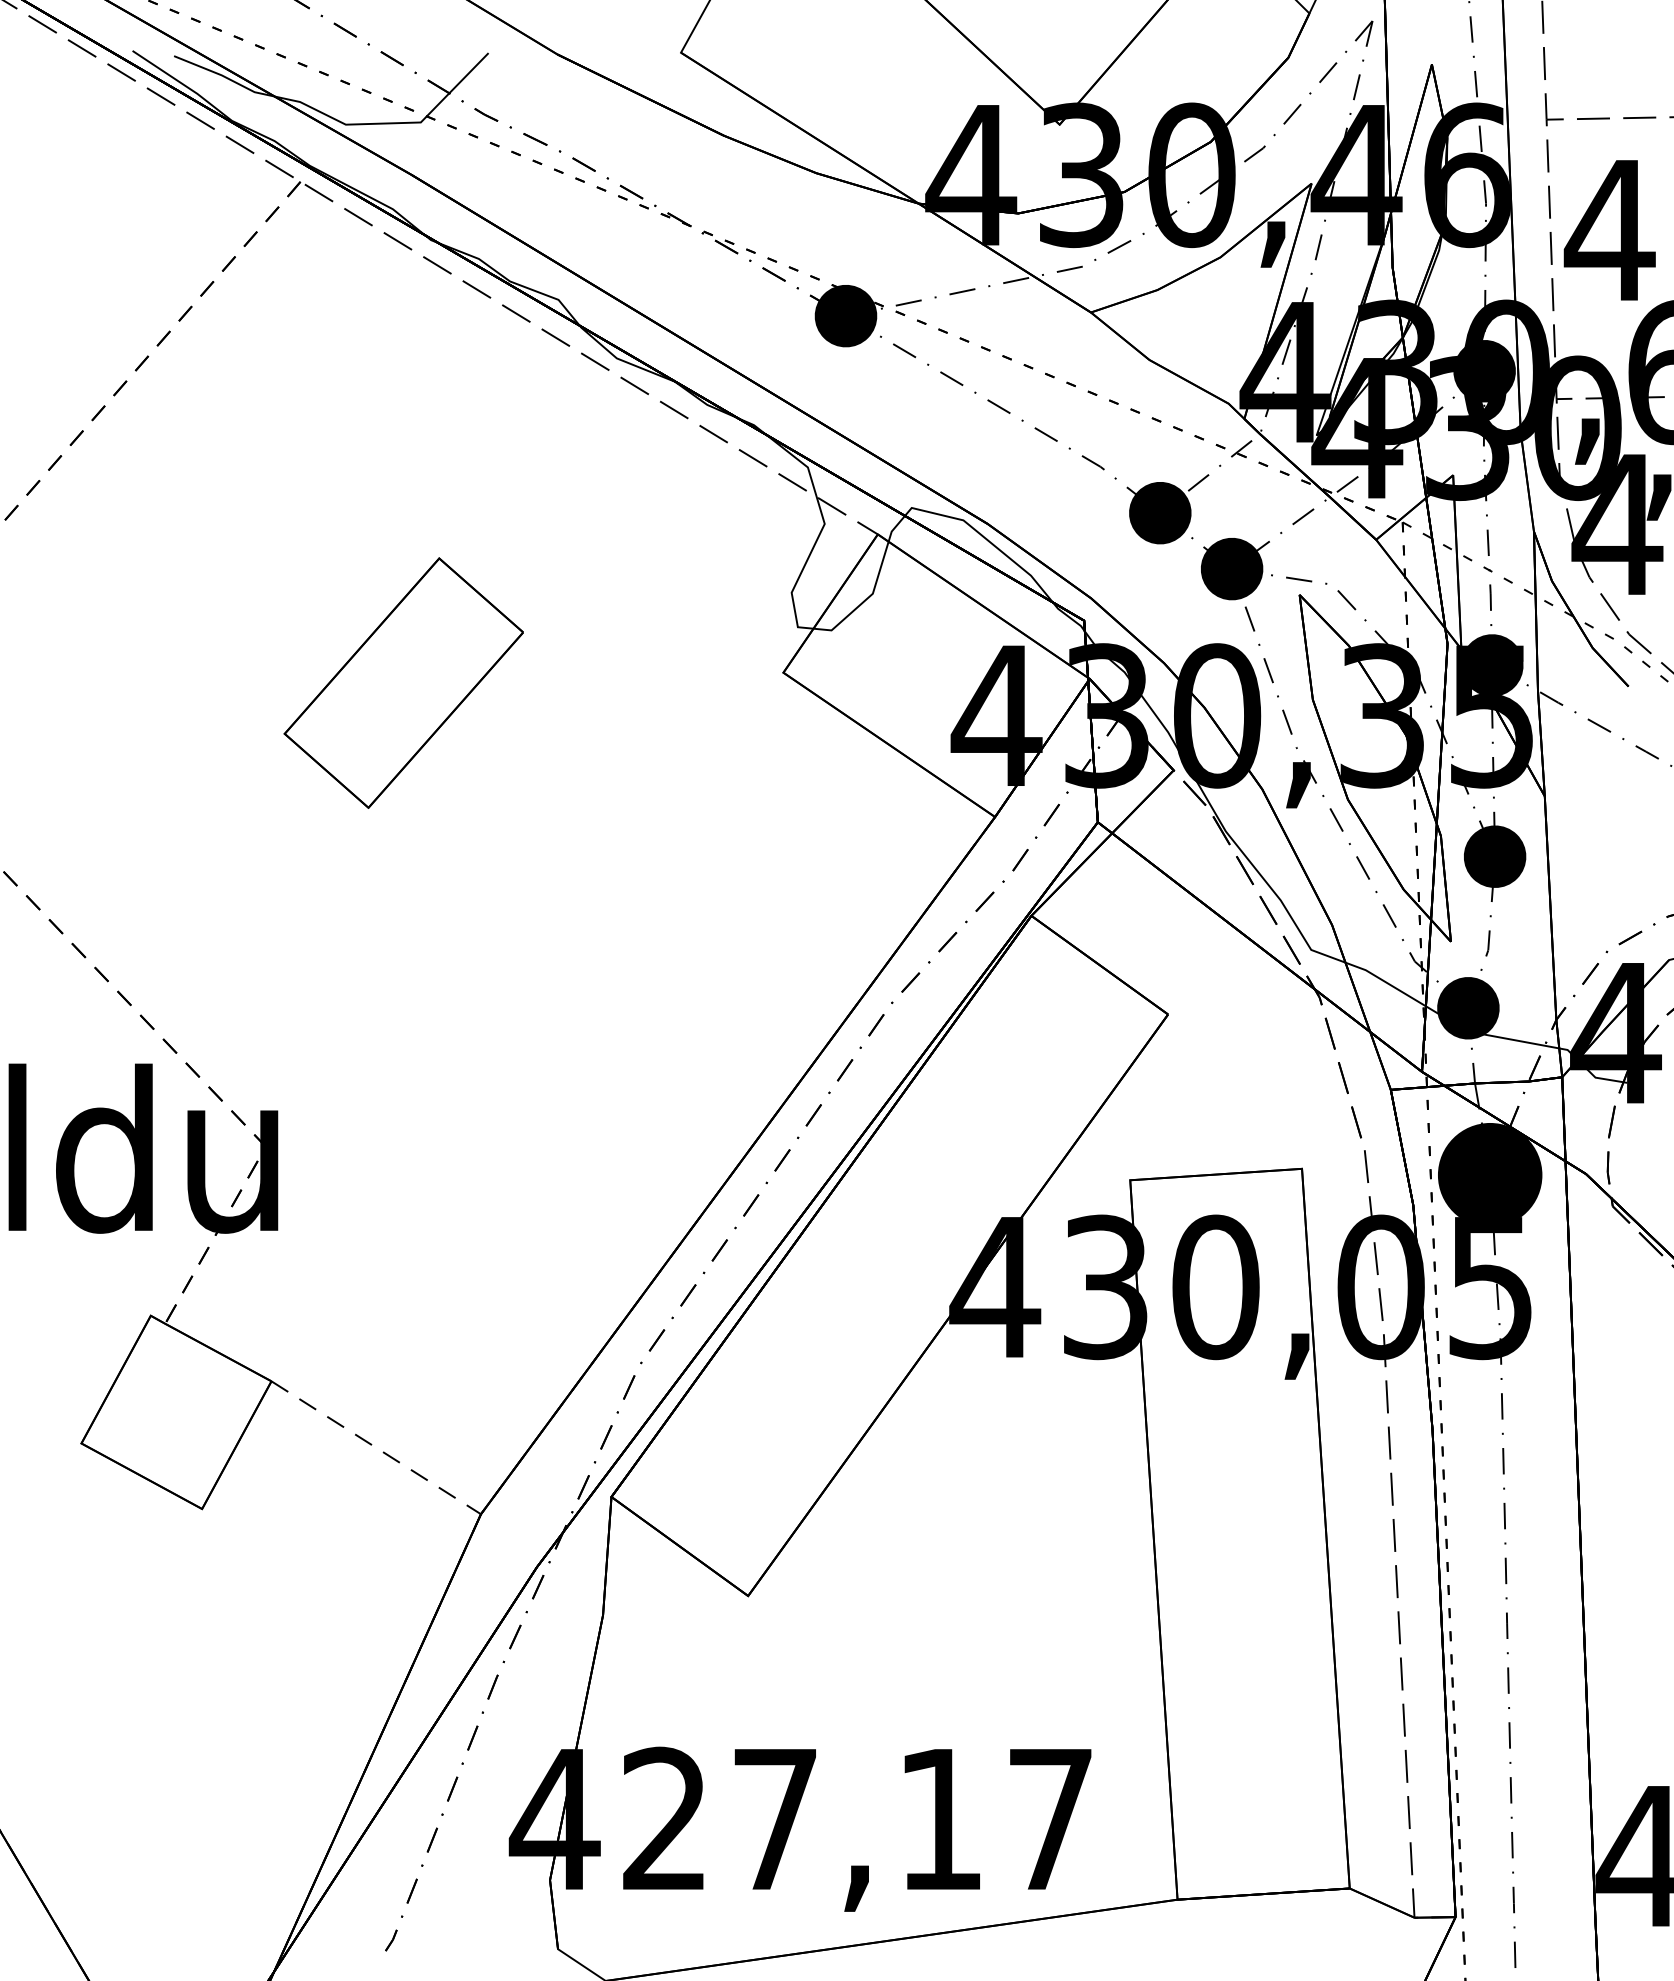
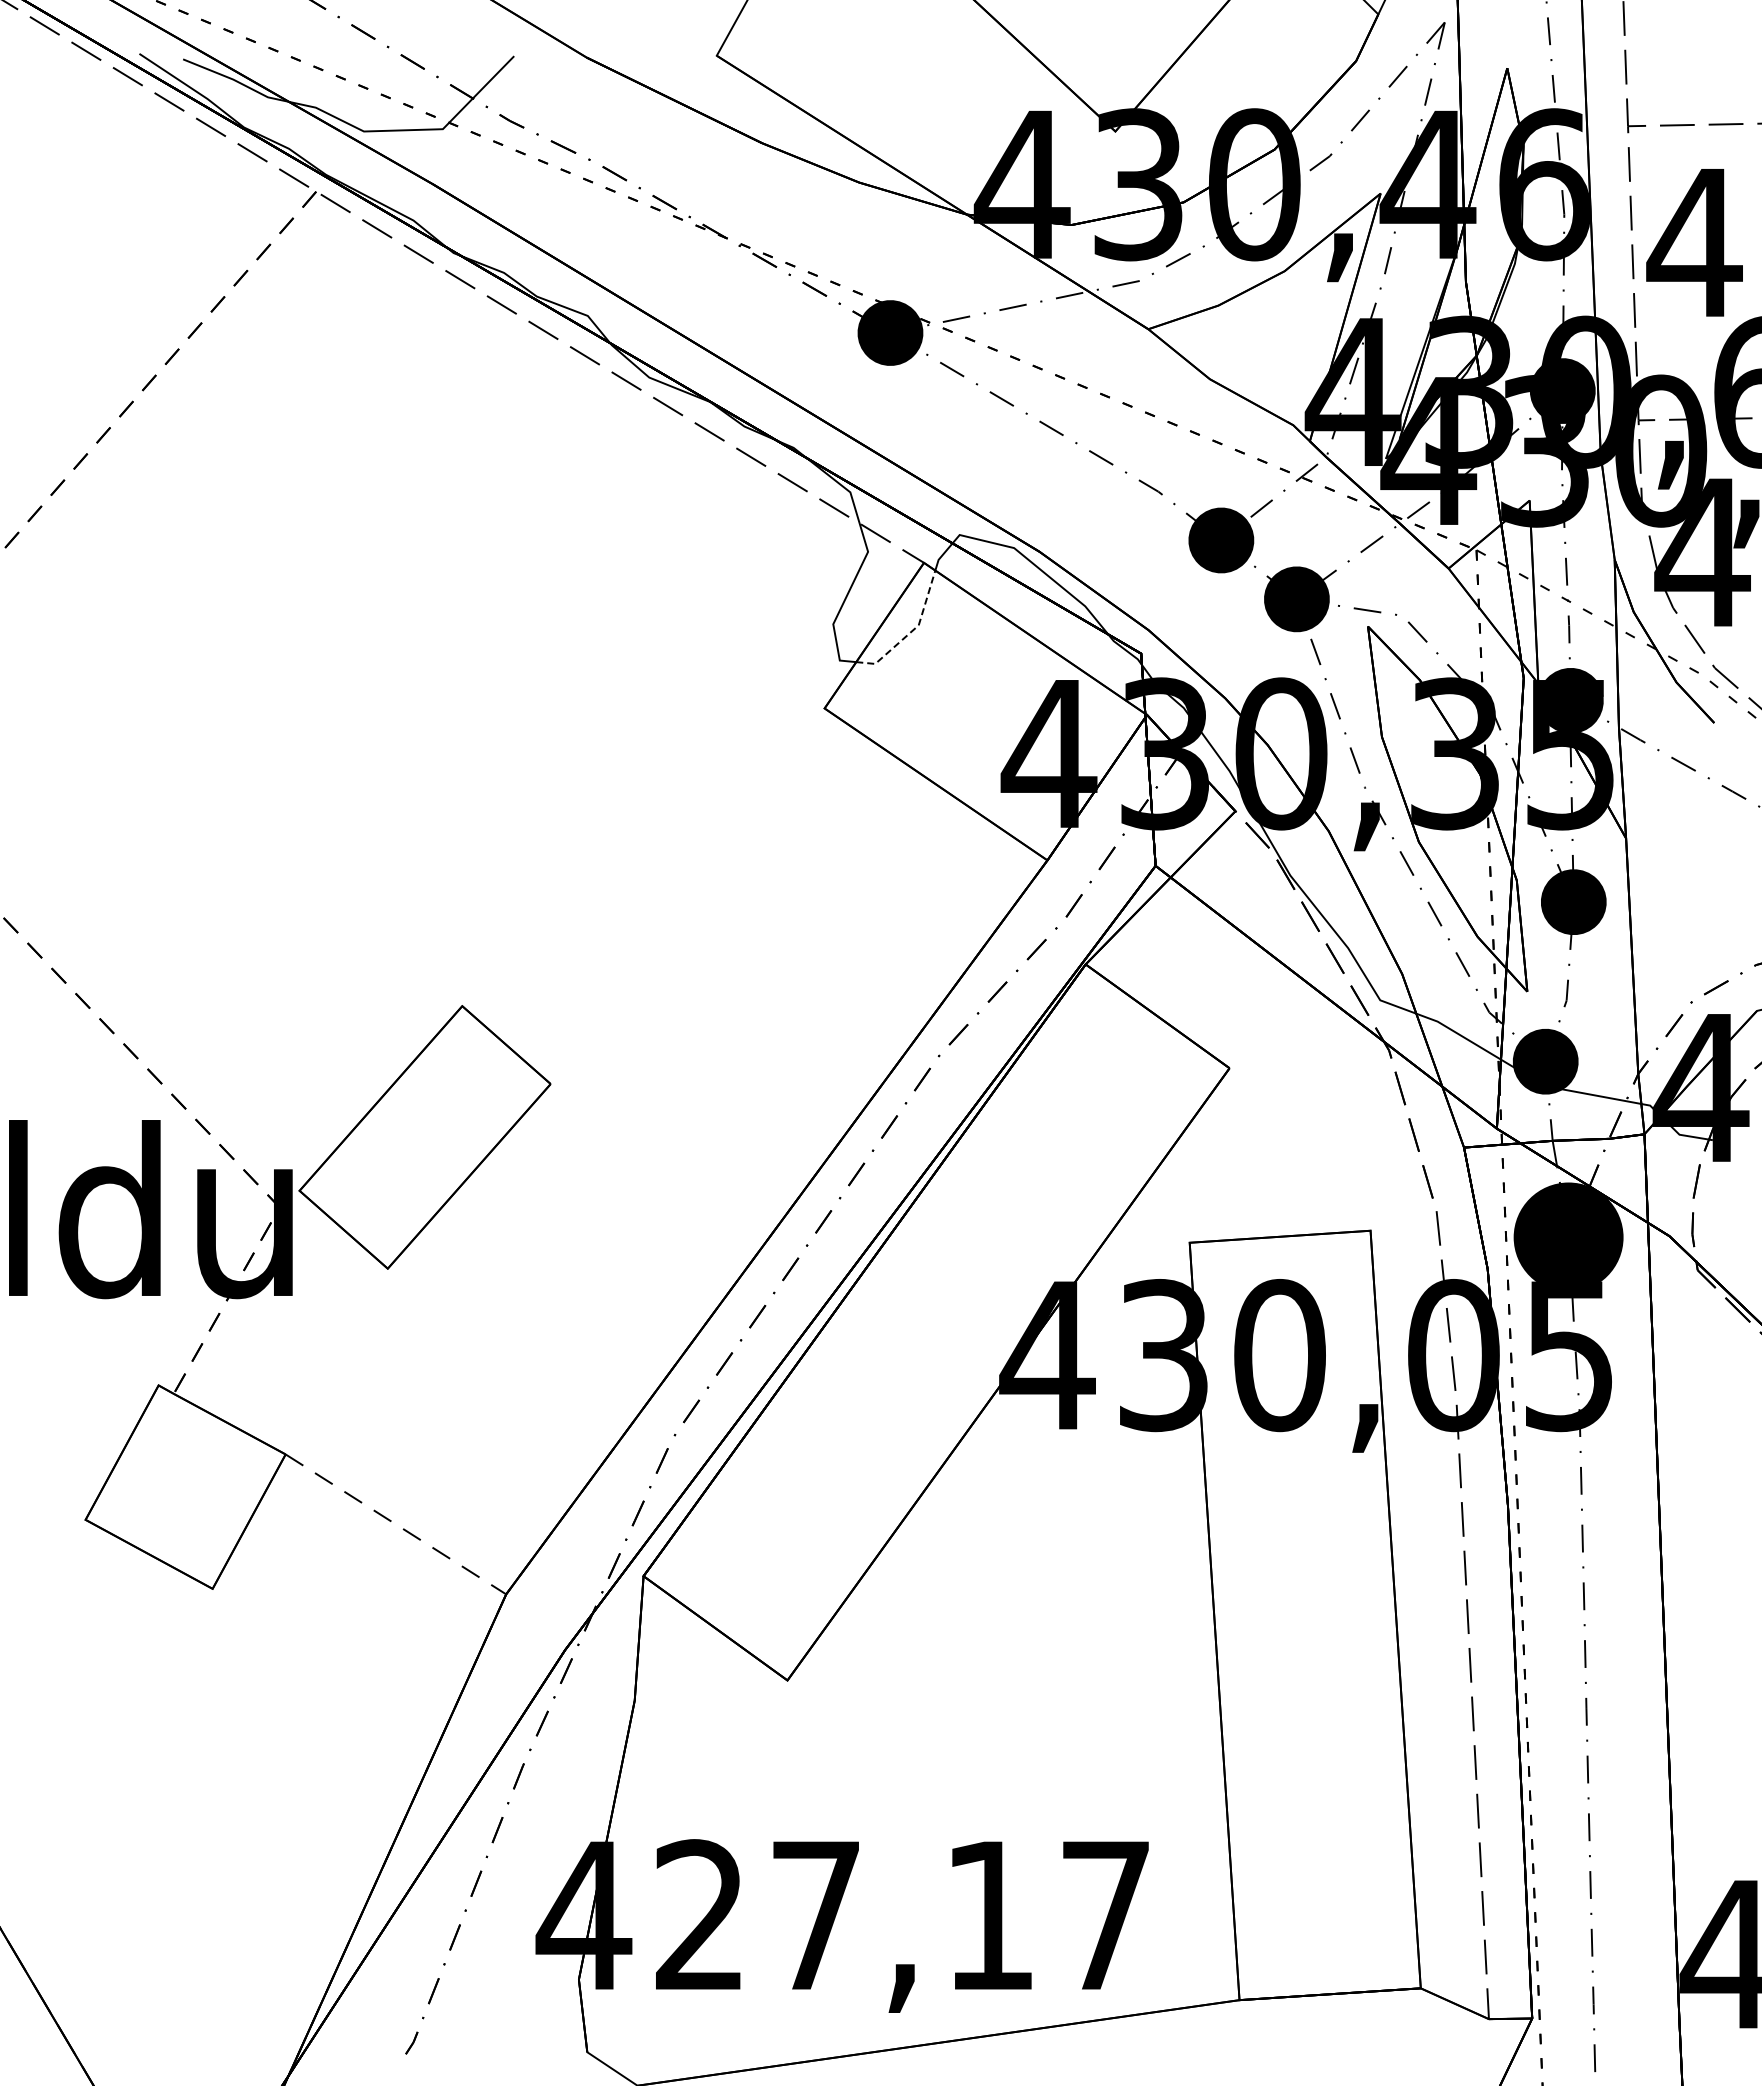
line: (865, 599) -> (911, 631), solid -> dashed
part: (403, 683) -> (424, 1137), moved

